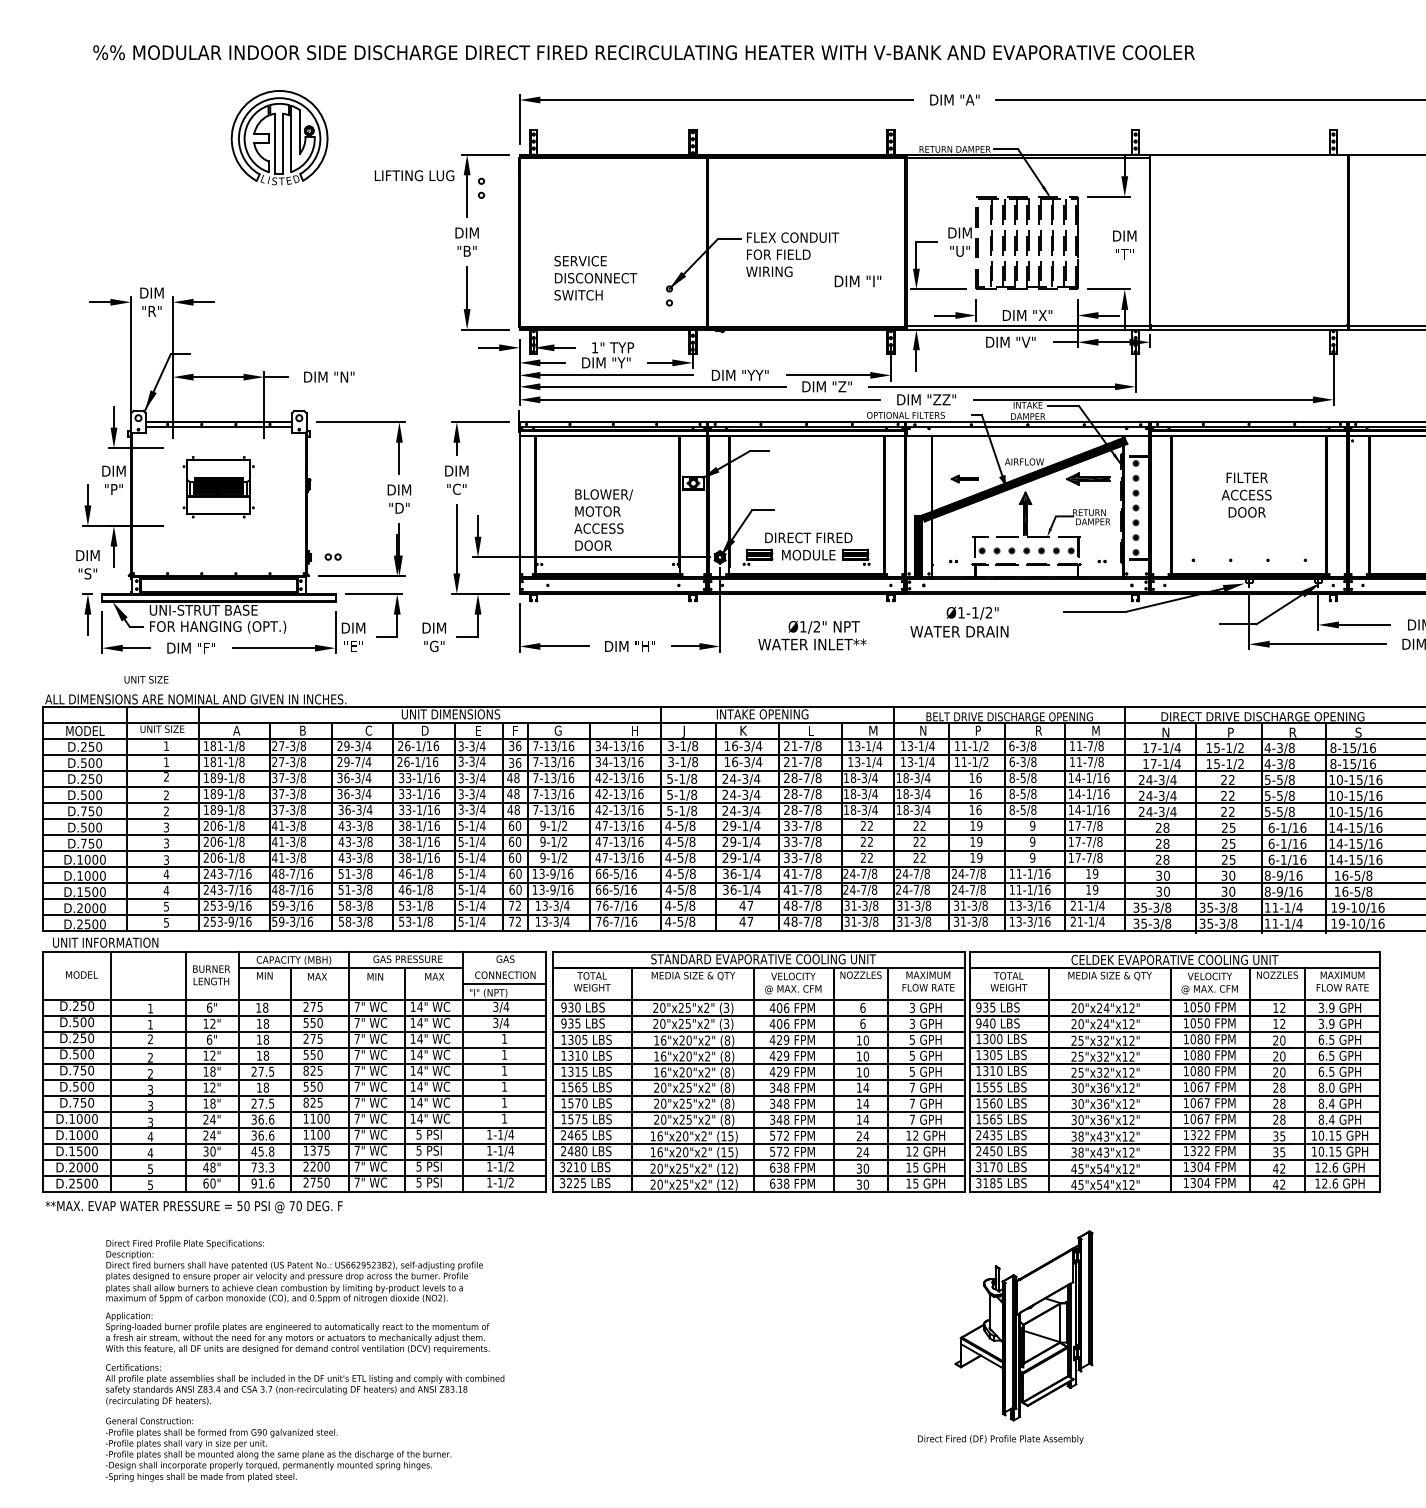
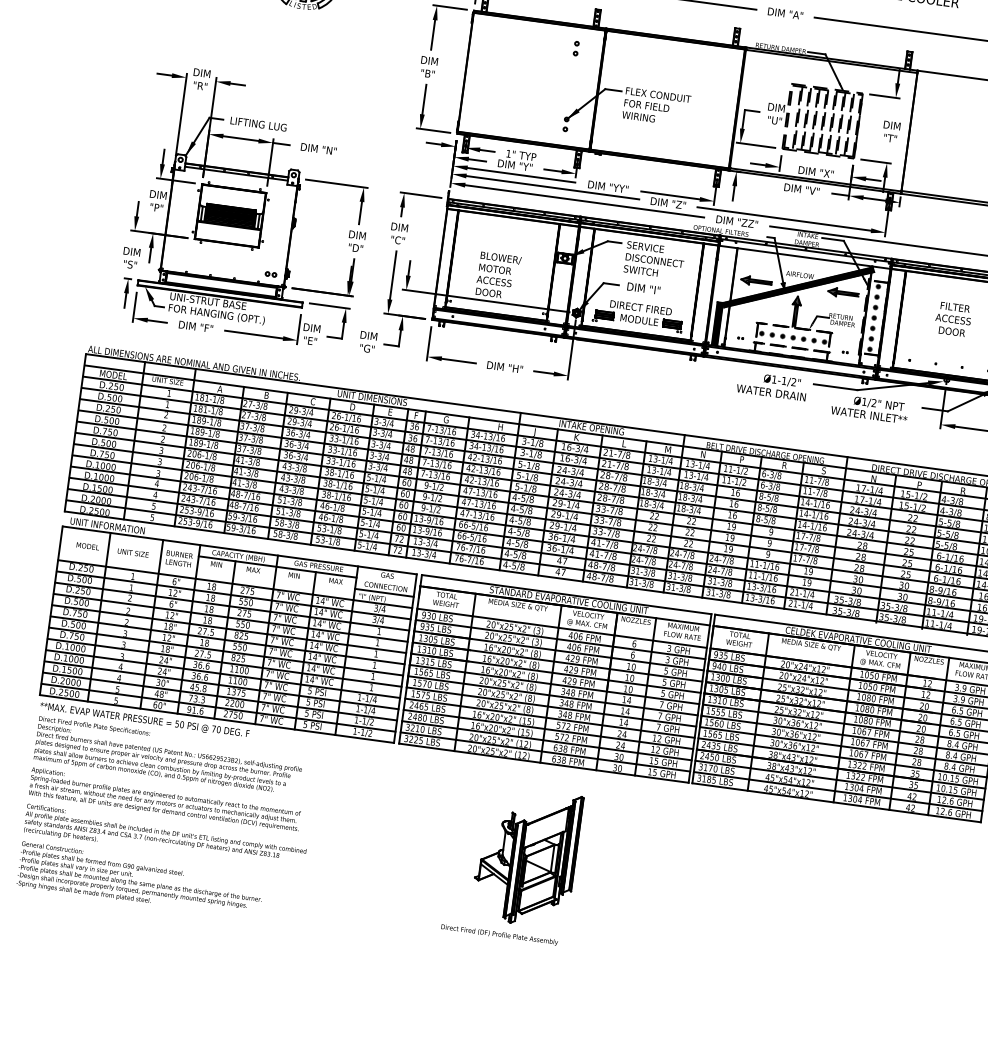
text: (414, 175) -> (258, 124), moved
part: (481, 187) -> (576, 48), moved
text: (595, 278) -> (654, 260), moved
text: (857, 281) -> (643, 288), moved
part: (964, 478) -> (756, 280), size x1.67
part: (218, 487) -> (230, 216), size x1.43
part: (332, 556) -> (270, 274), moved
text: (959, 622) -> (772, 386), moved
text: (812, 635) -> (870, 408), moved
text: (146, 679) -> (133, 552), moved
text: (1095, 730) -> (824, 470), M -> S
text: (357, 762) -> (302, 423), 29-7/4 -> 29-3/4
text: (1331, 1087) -> (956, 744), 8.0 -> 8.4
part: (1005, 1337) -> (512, 863), moved
text: (304, 1360) -> (167, 819), moved

